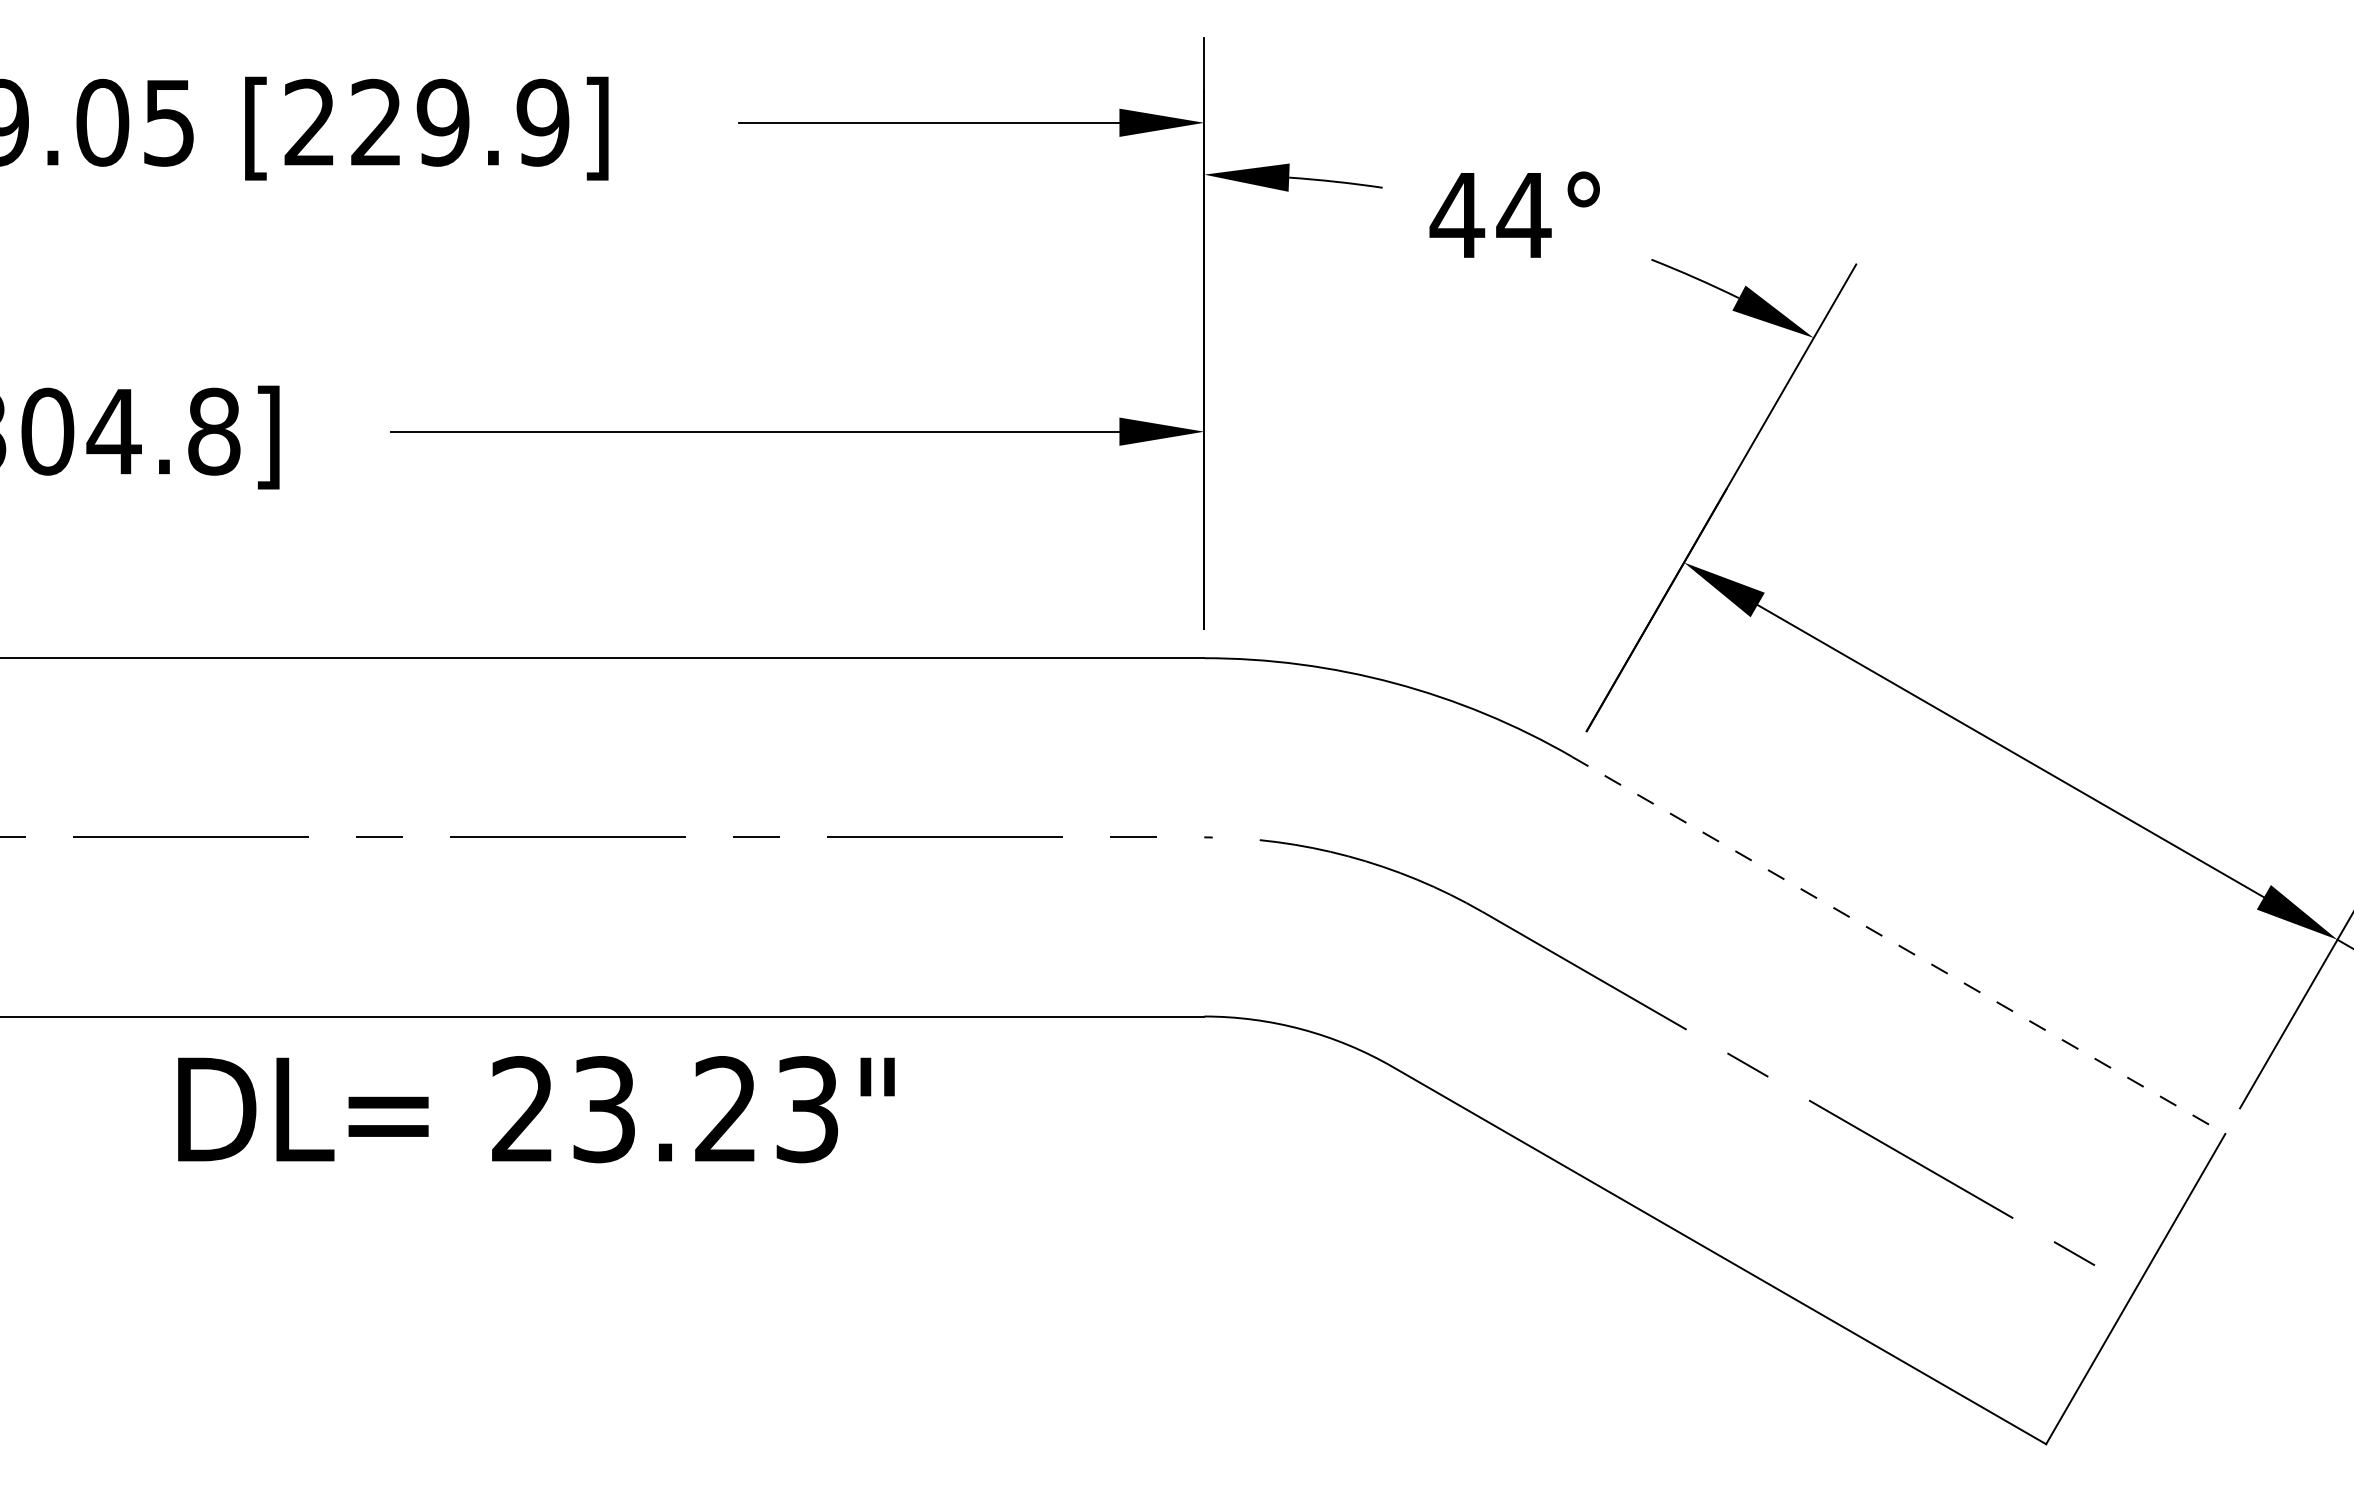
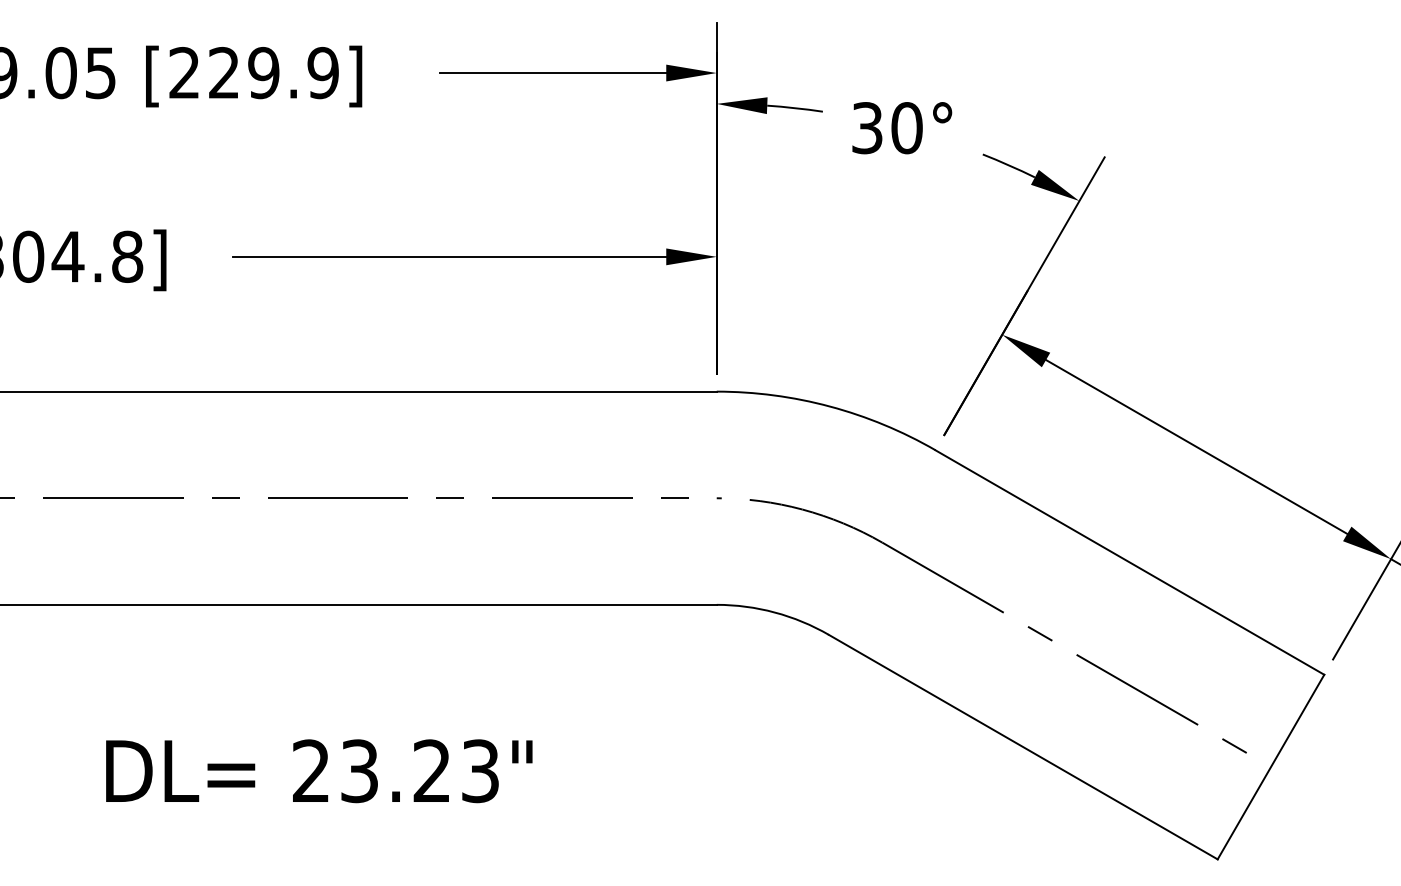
text: (1489, 215) -> (886, 128), 44° -> 30°
line: (1899, 945) -> (1130, 562), dashed -> solid
text: (536, 1110) -> (319, 771), moved

